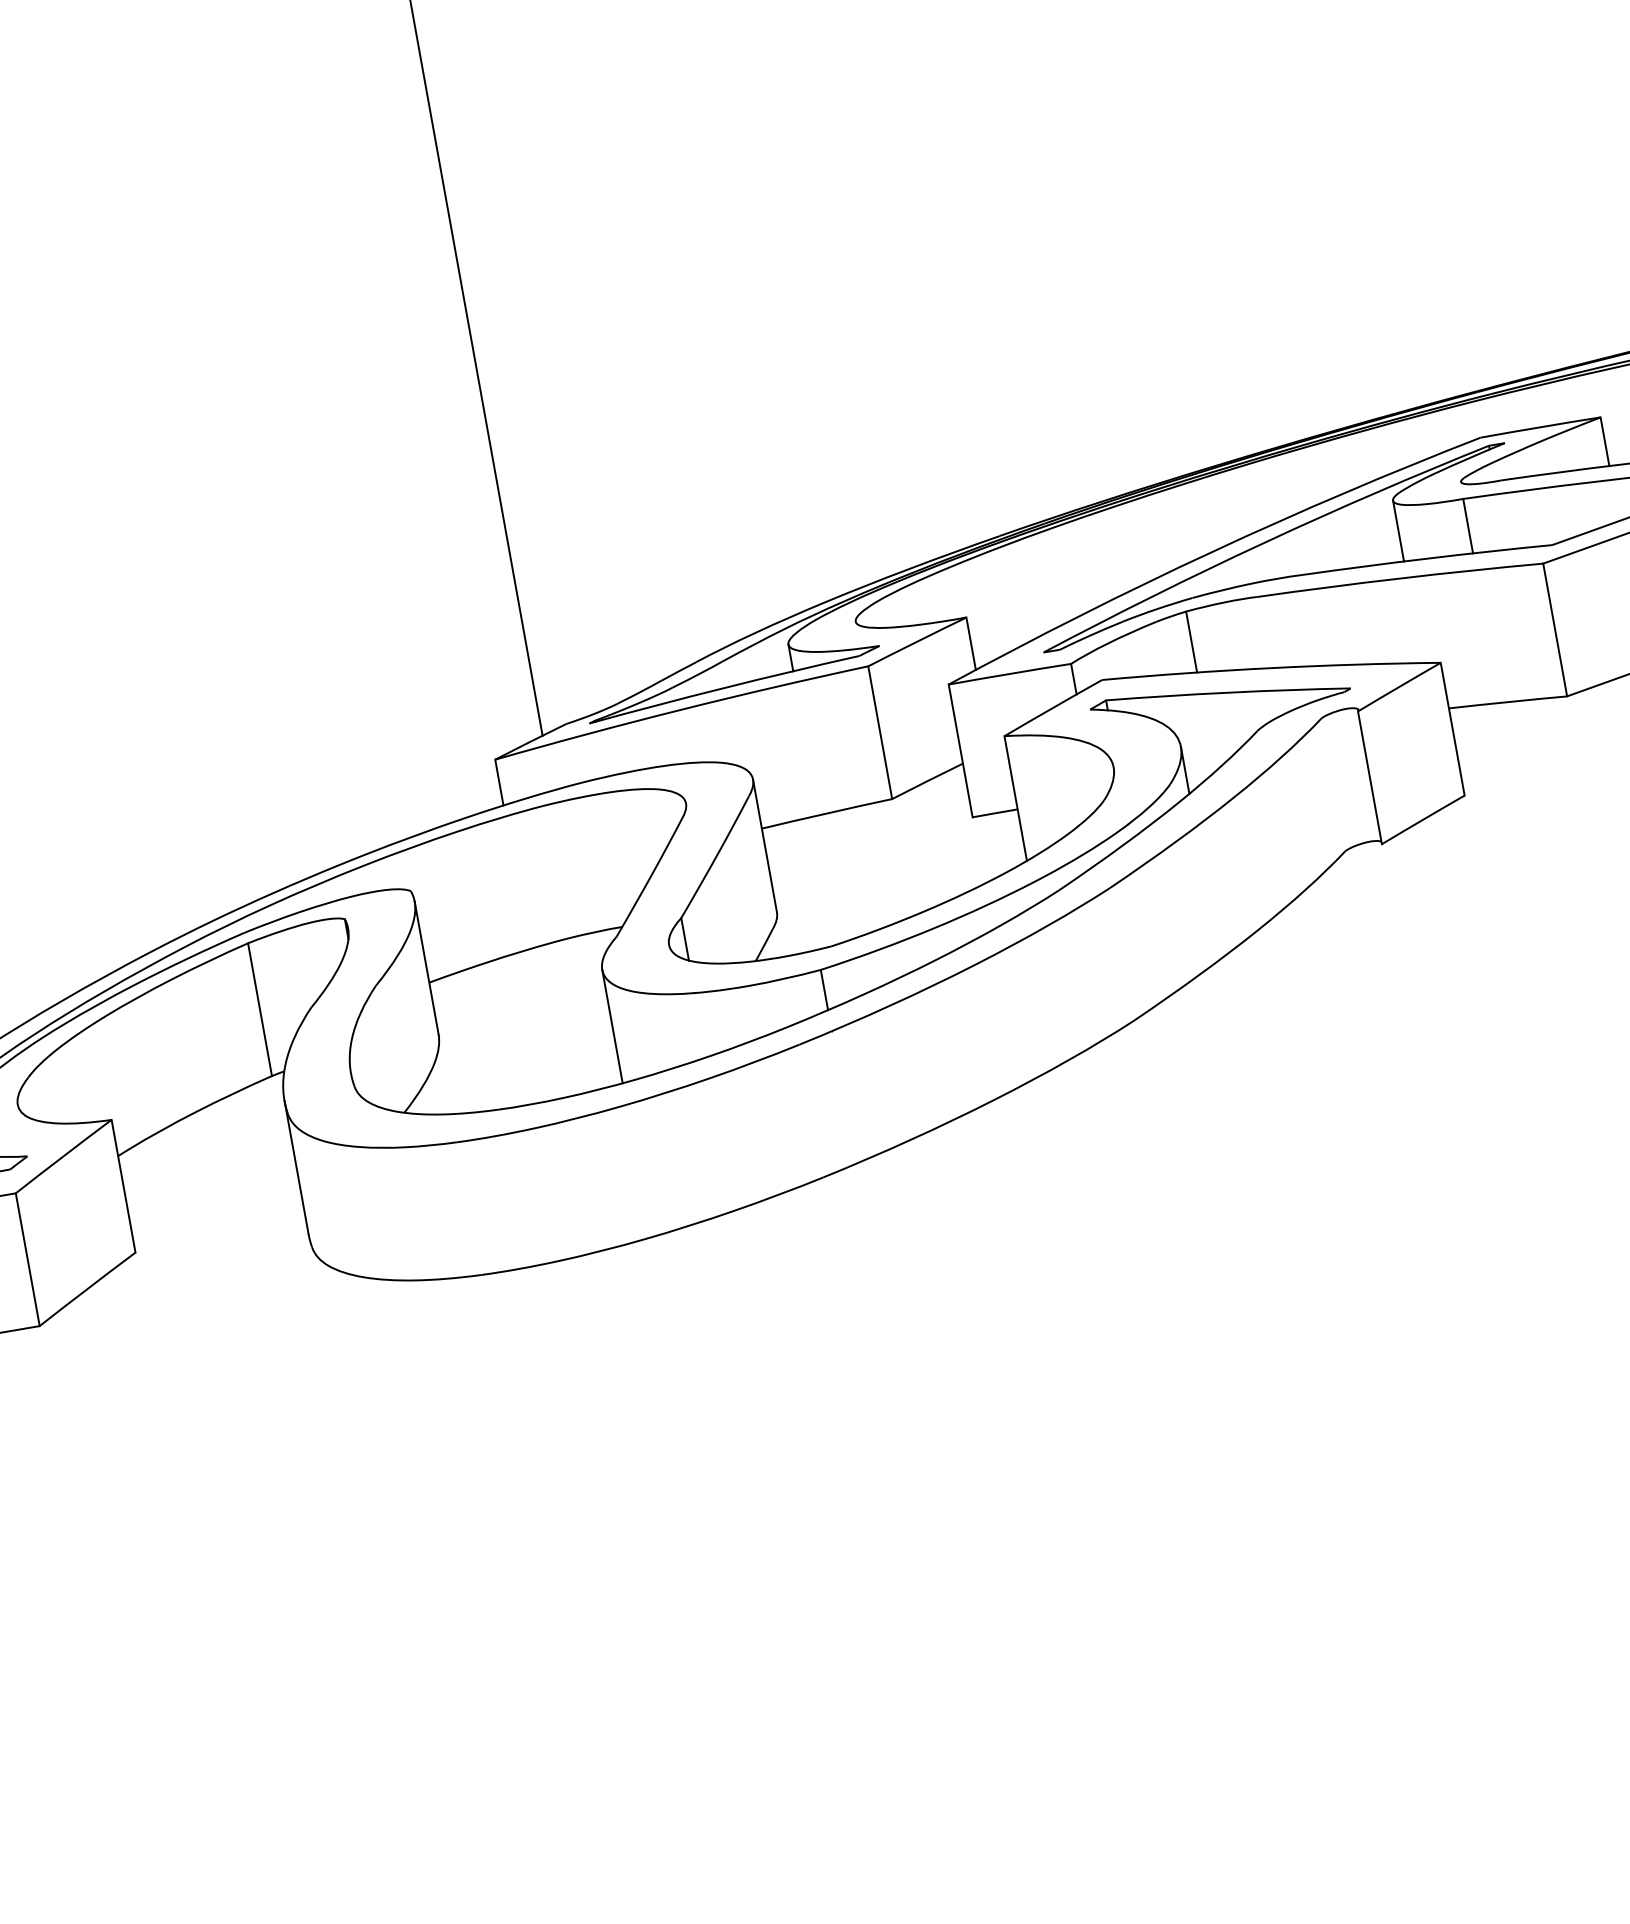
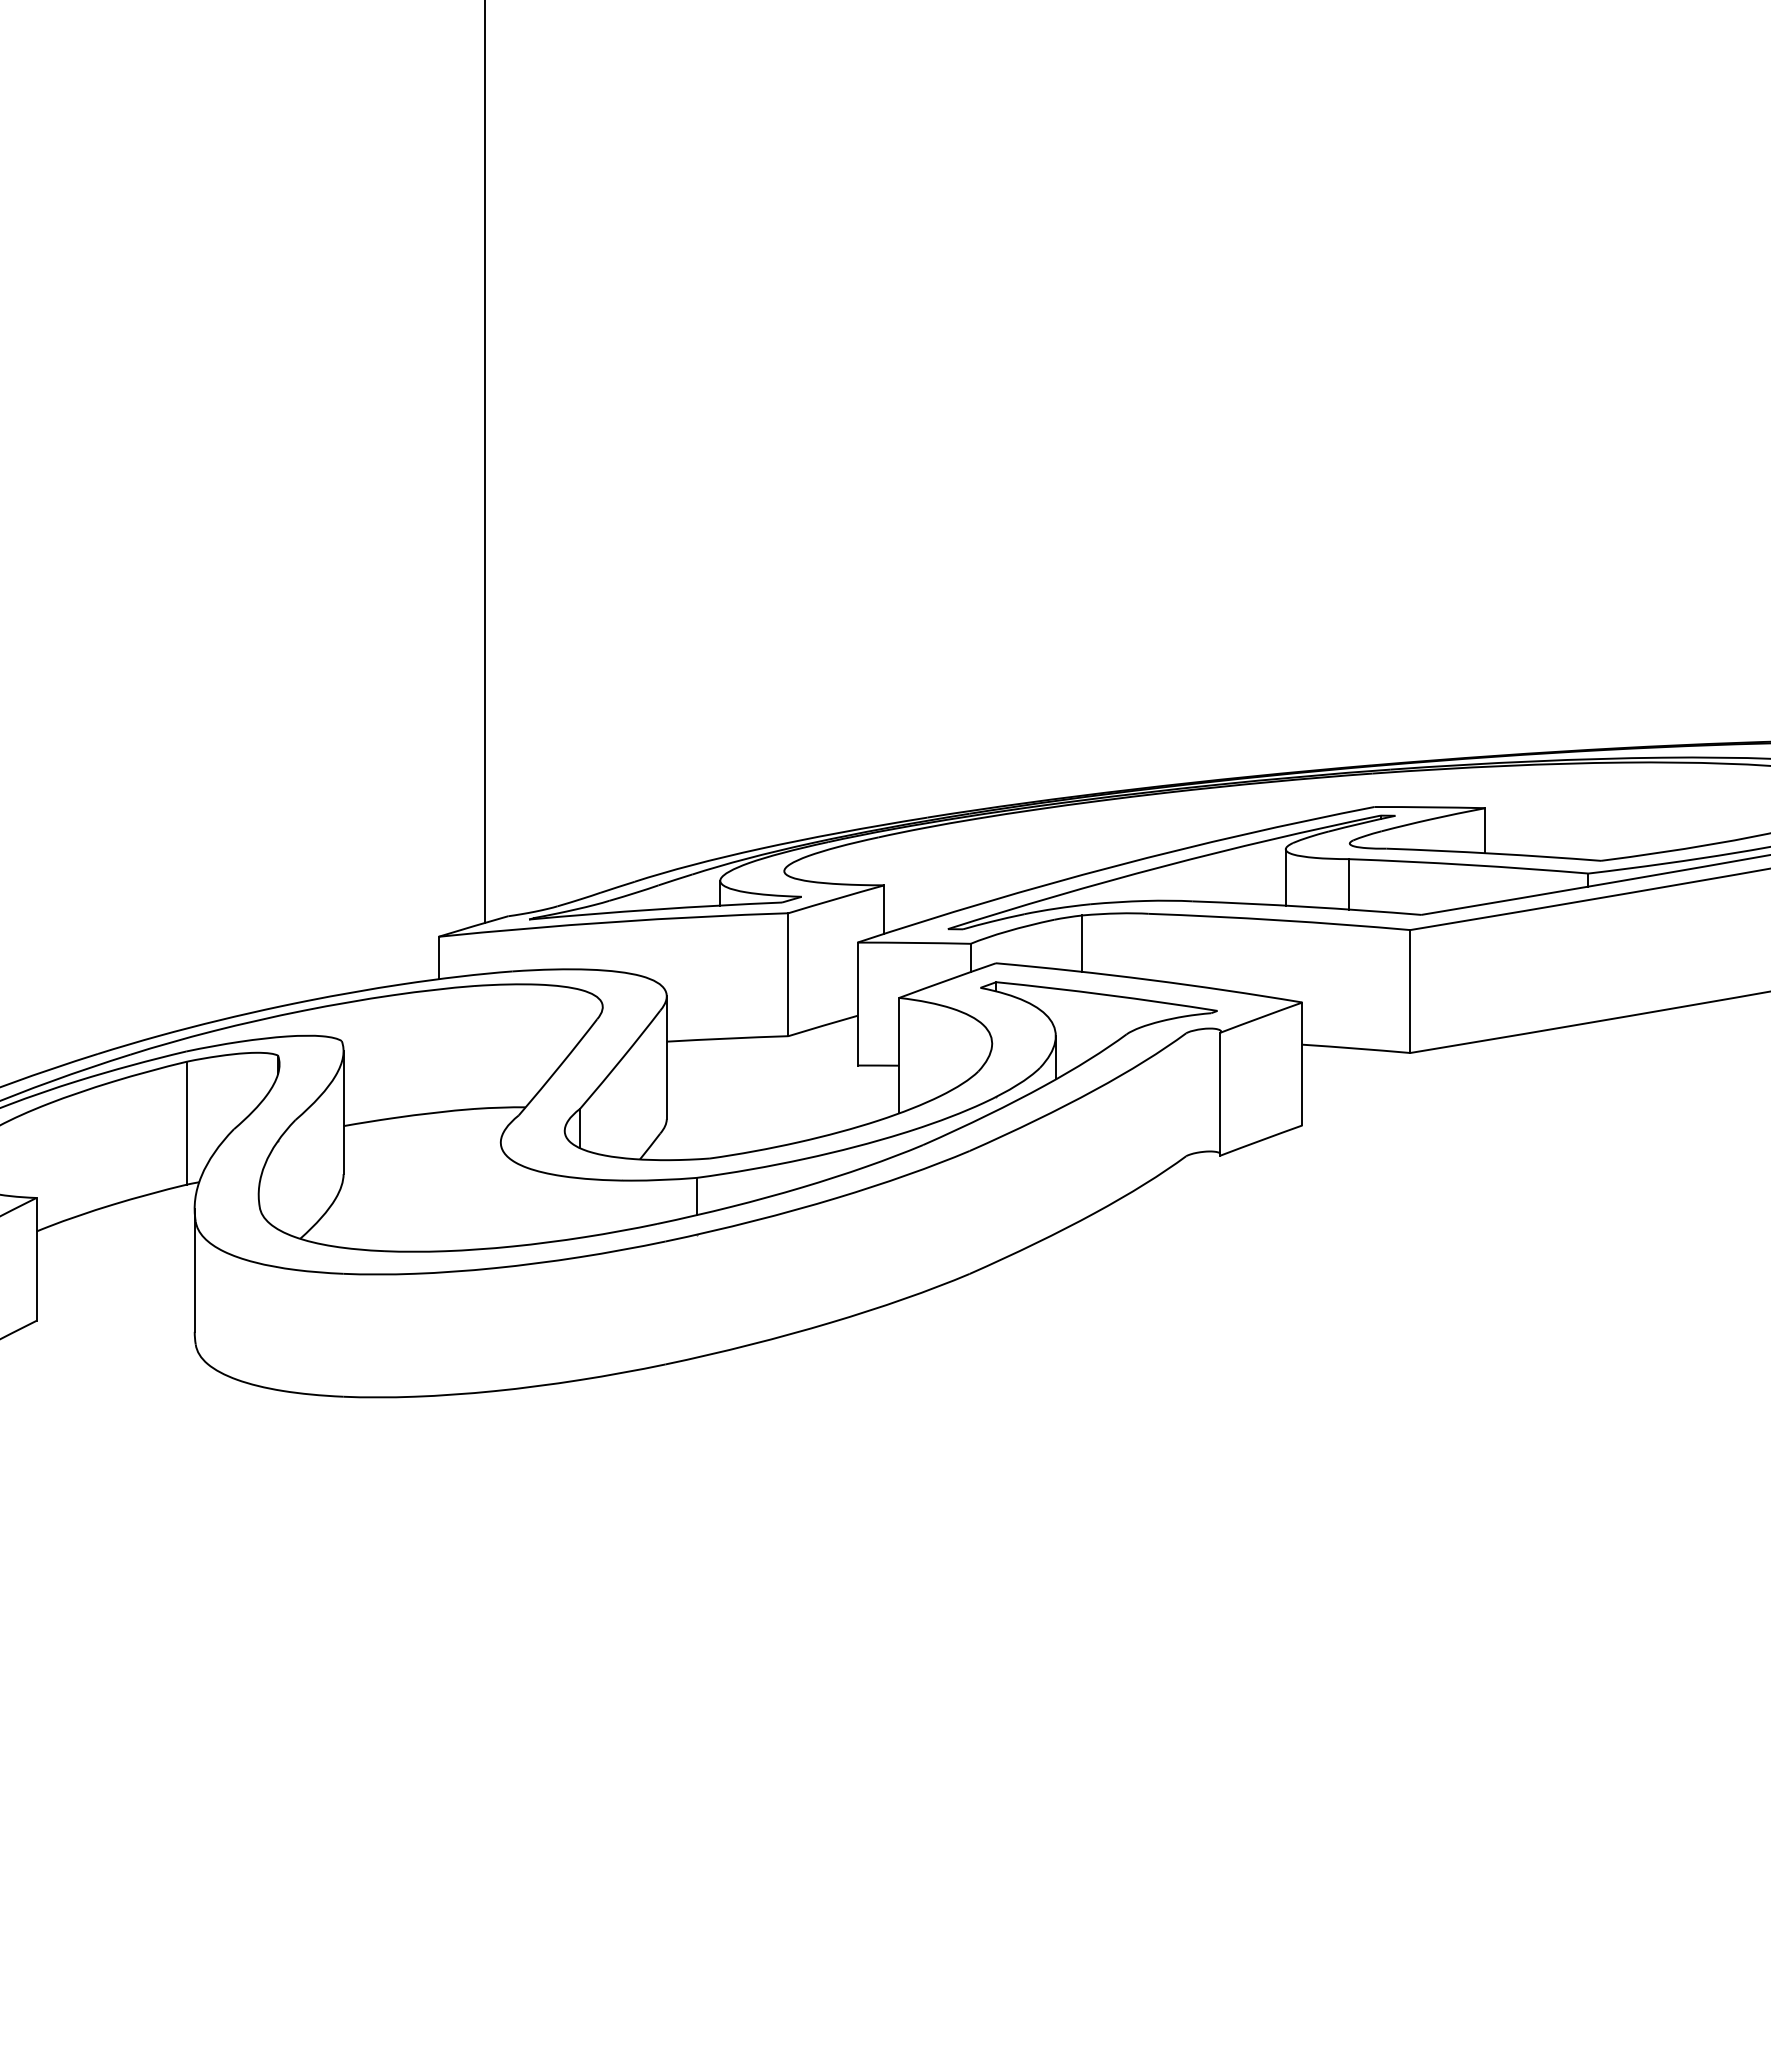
line: (612, 1027) -> (500, 1195), removed

